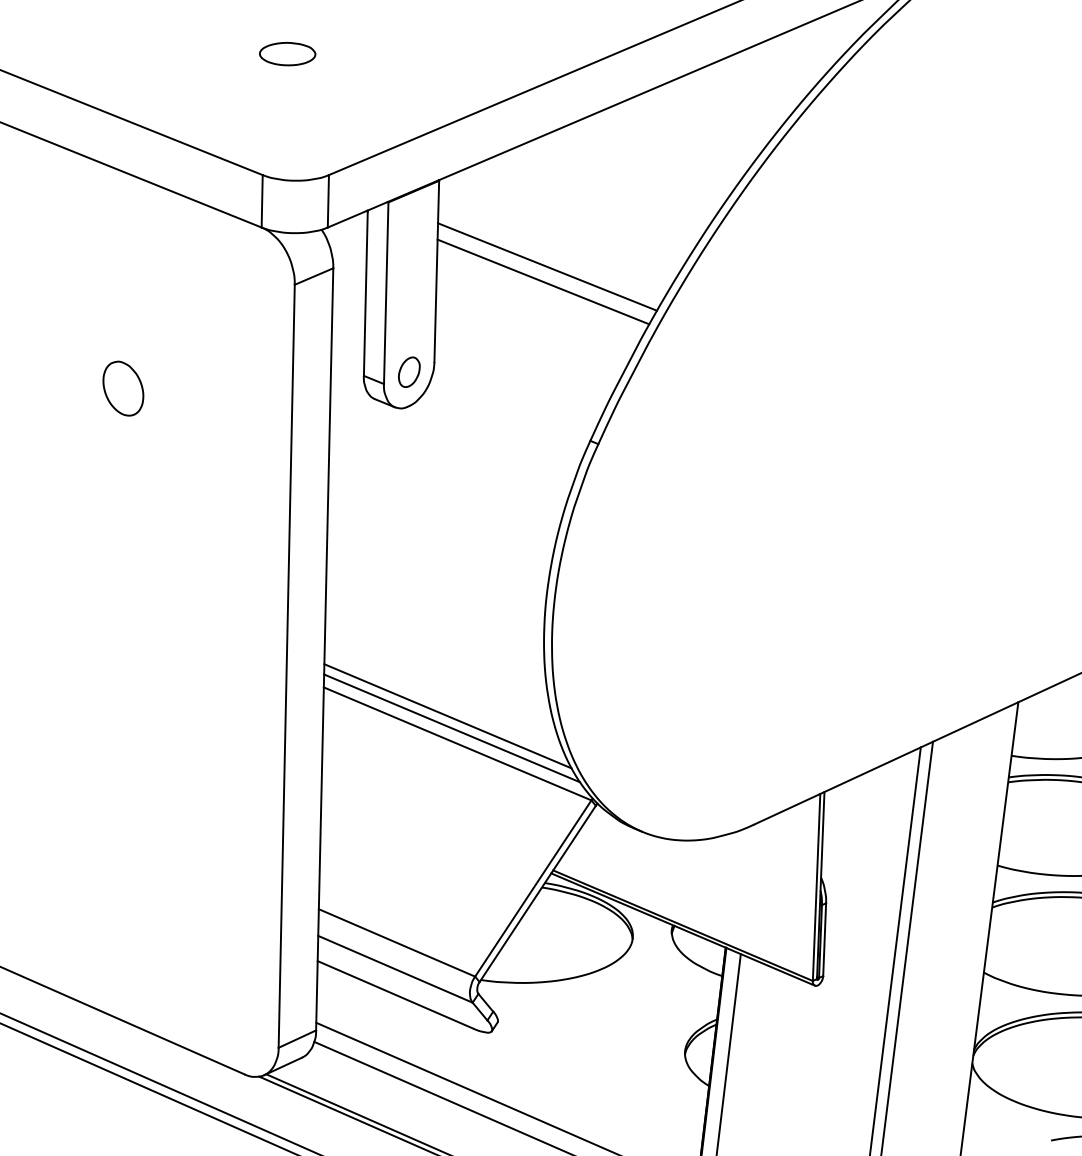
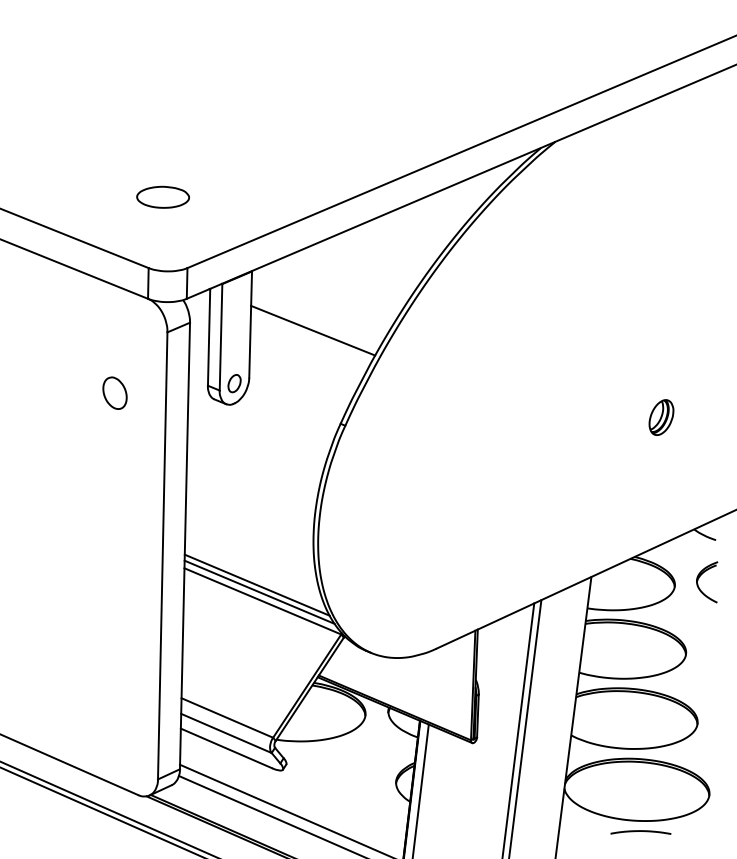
part: (288, 52) -> (163, 196), size x1.6
line: (547, 266) -> (315, 321), removed
part: (122, 387) -> (114, 392), moved

